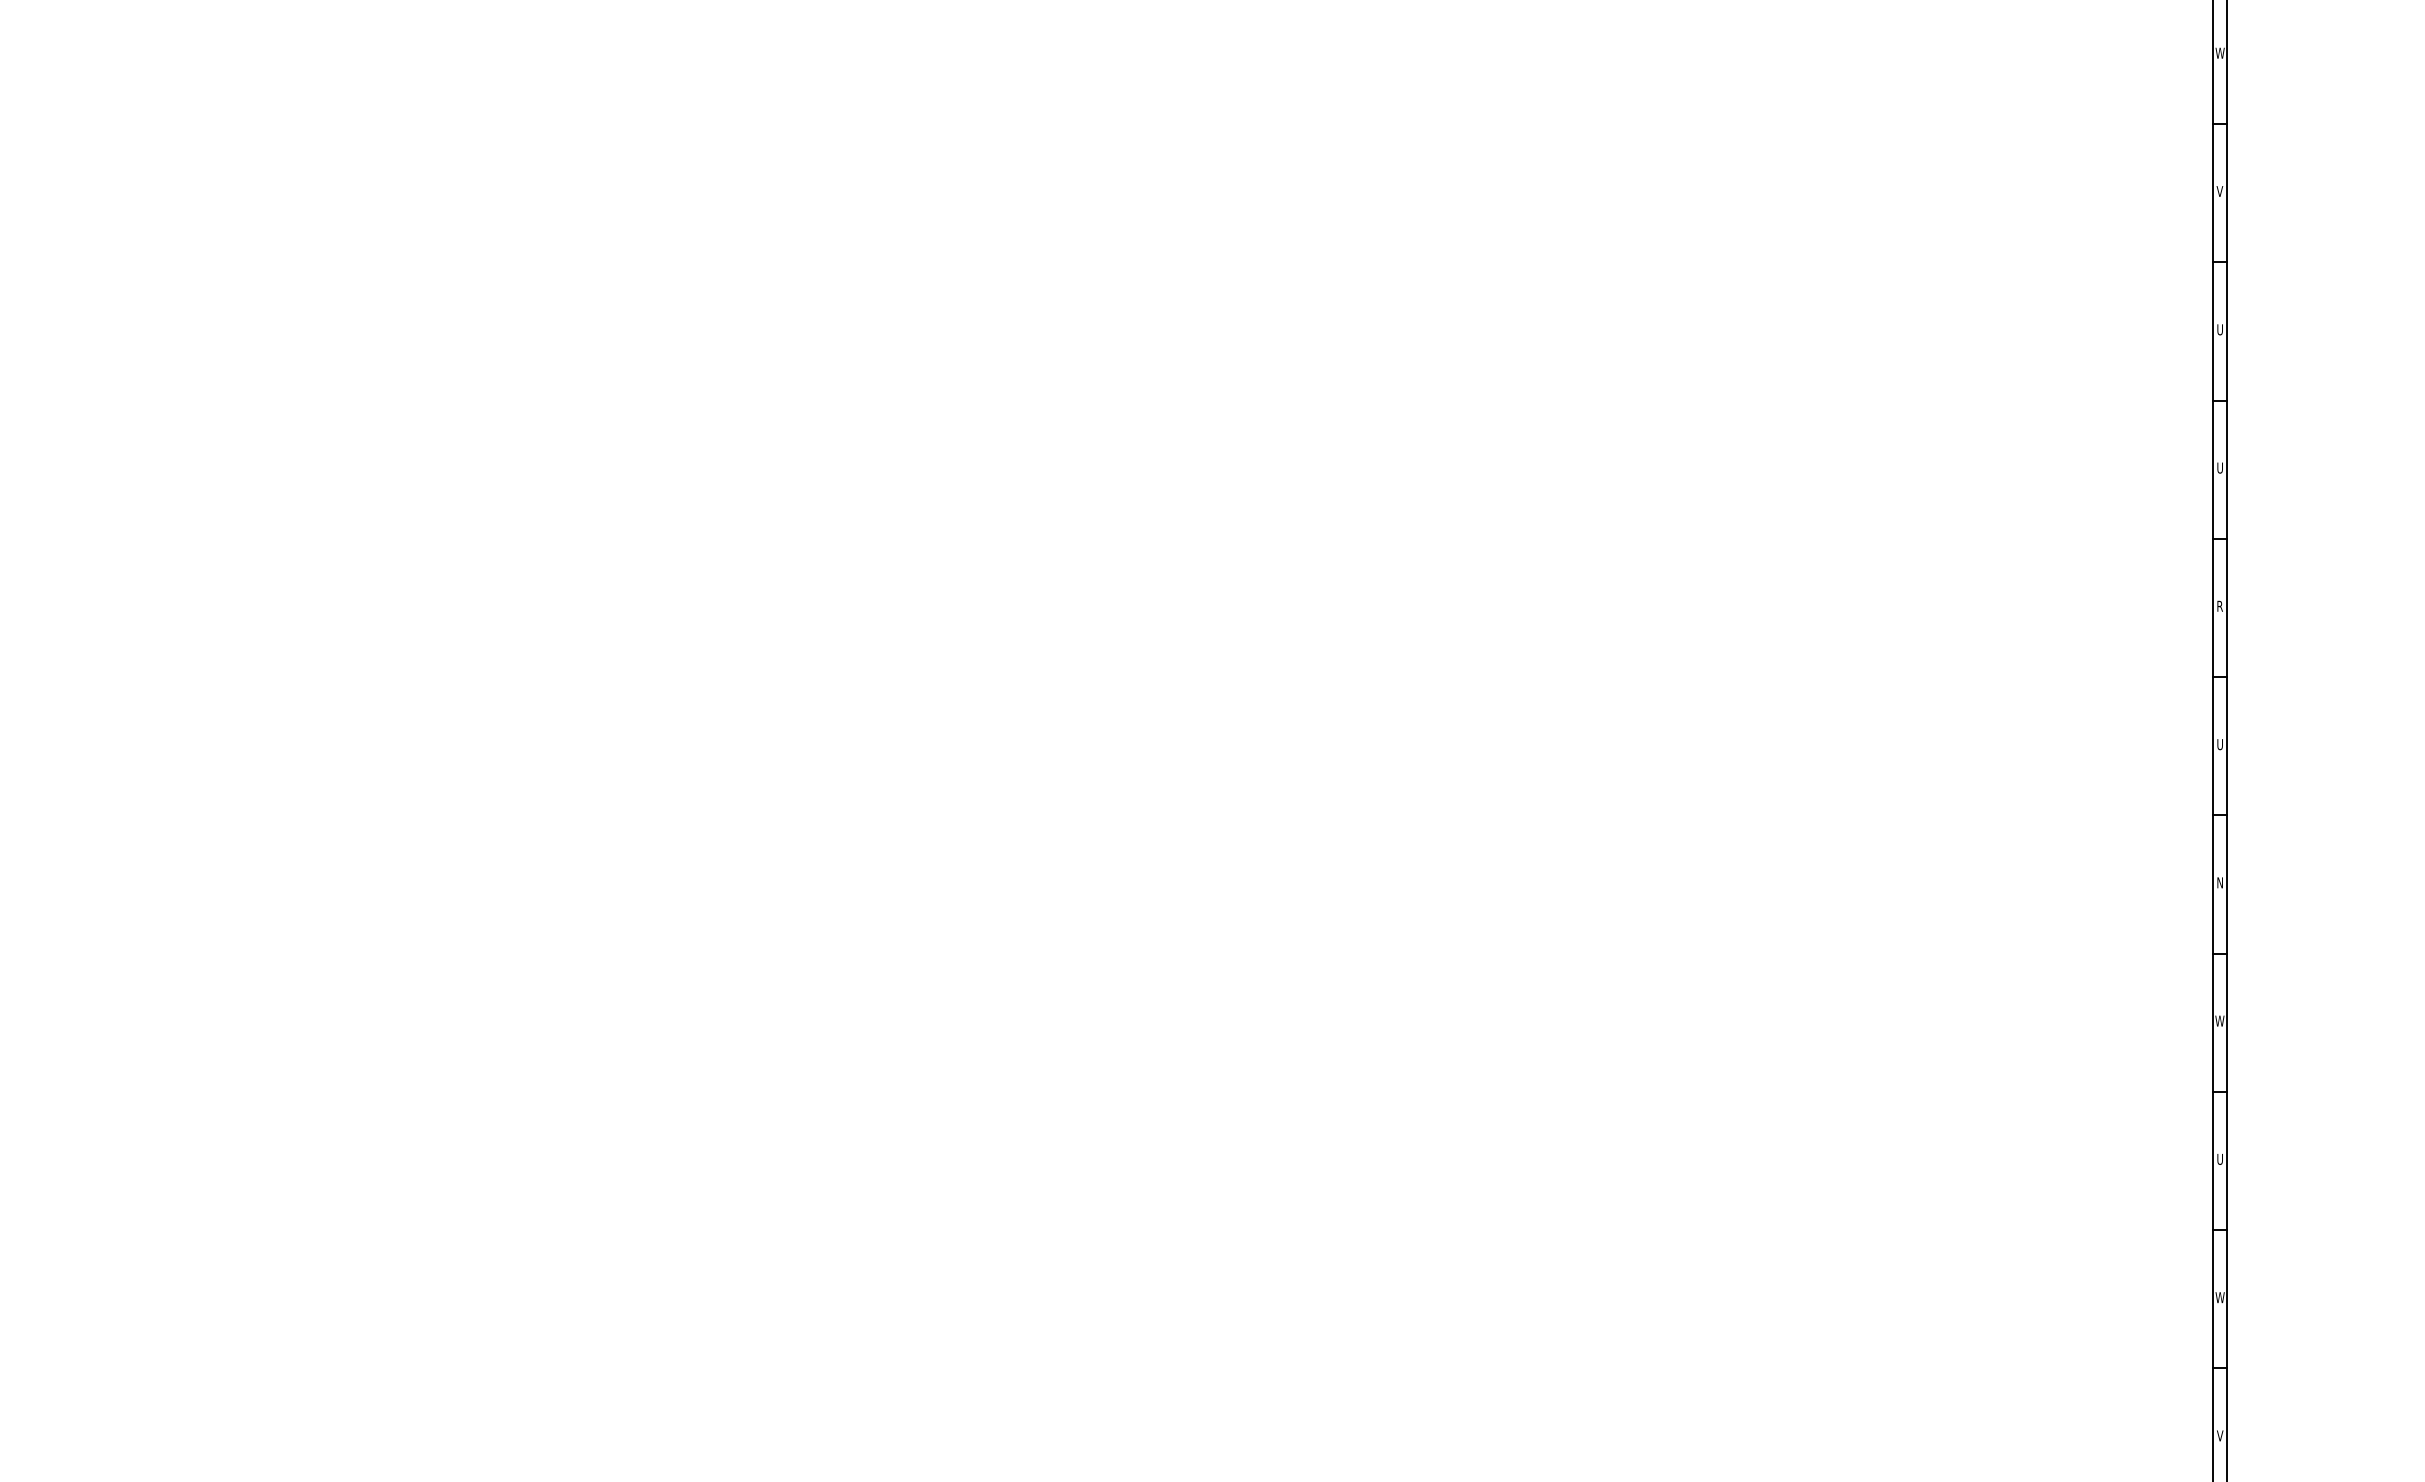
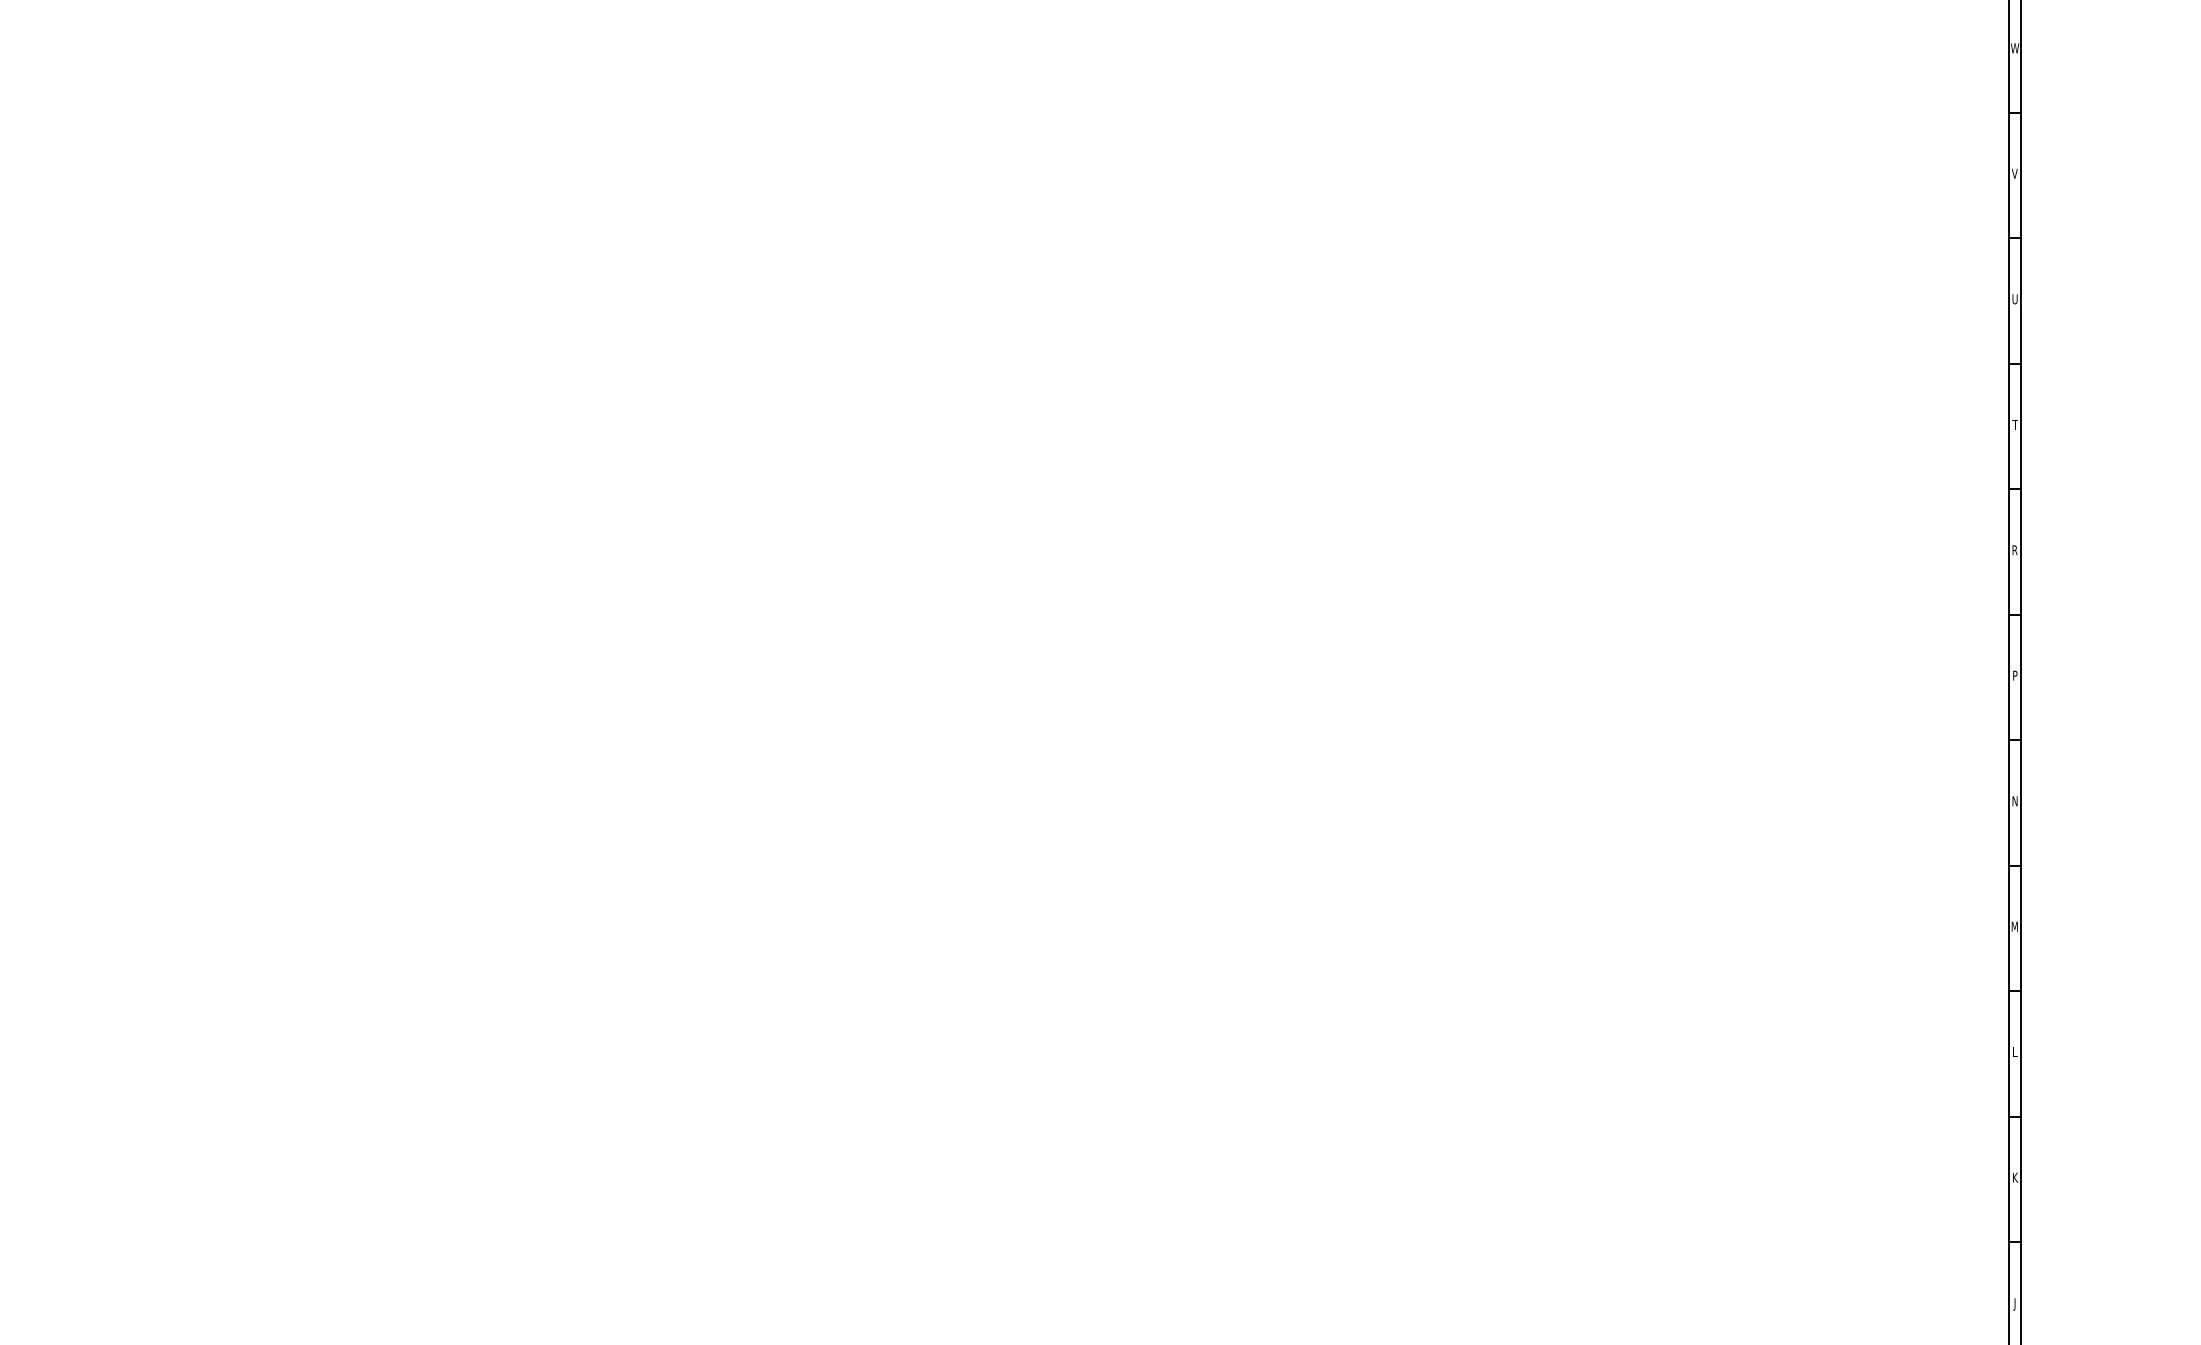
text: (2219, 467) -> (2014, 424), U -> T
text: (2219, 744) -> (2014, 675), U -> P
text: (2219, 1020) -> (2014, 926), W -> M
text: (2219, 1158) -> (2014, 1051), U -> L
text: (2219, 1297) -> (2014, 1177), W -> K
text: (2220, 1437) -> (2015, 1304), V -> J

